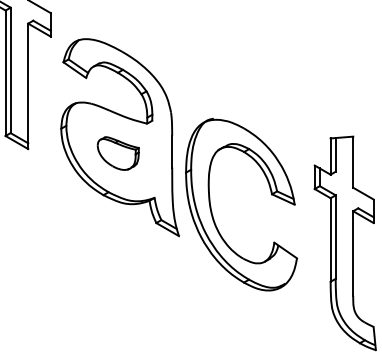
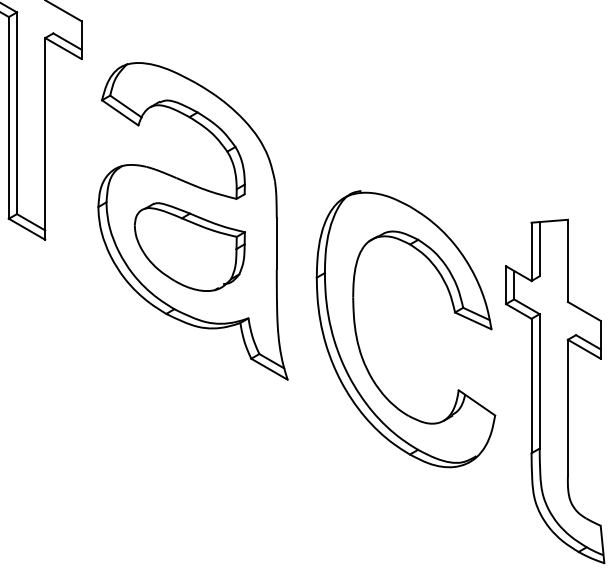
part: (118, 153) -> (190, 246), size x1.67
part: (212, 211) -> (359, 340), moved

